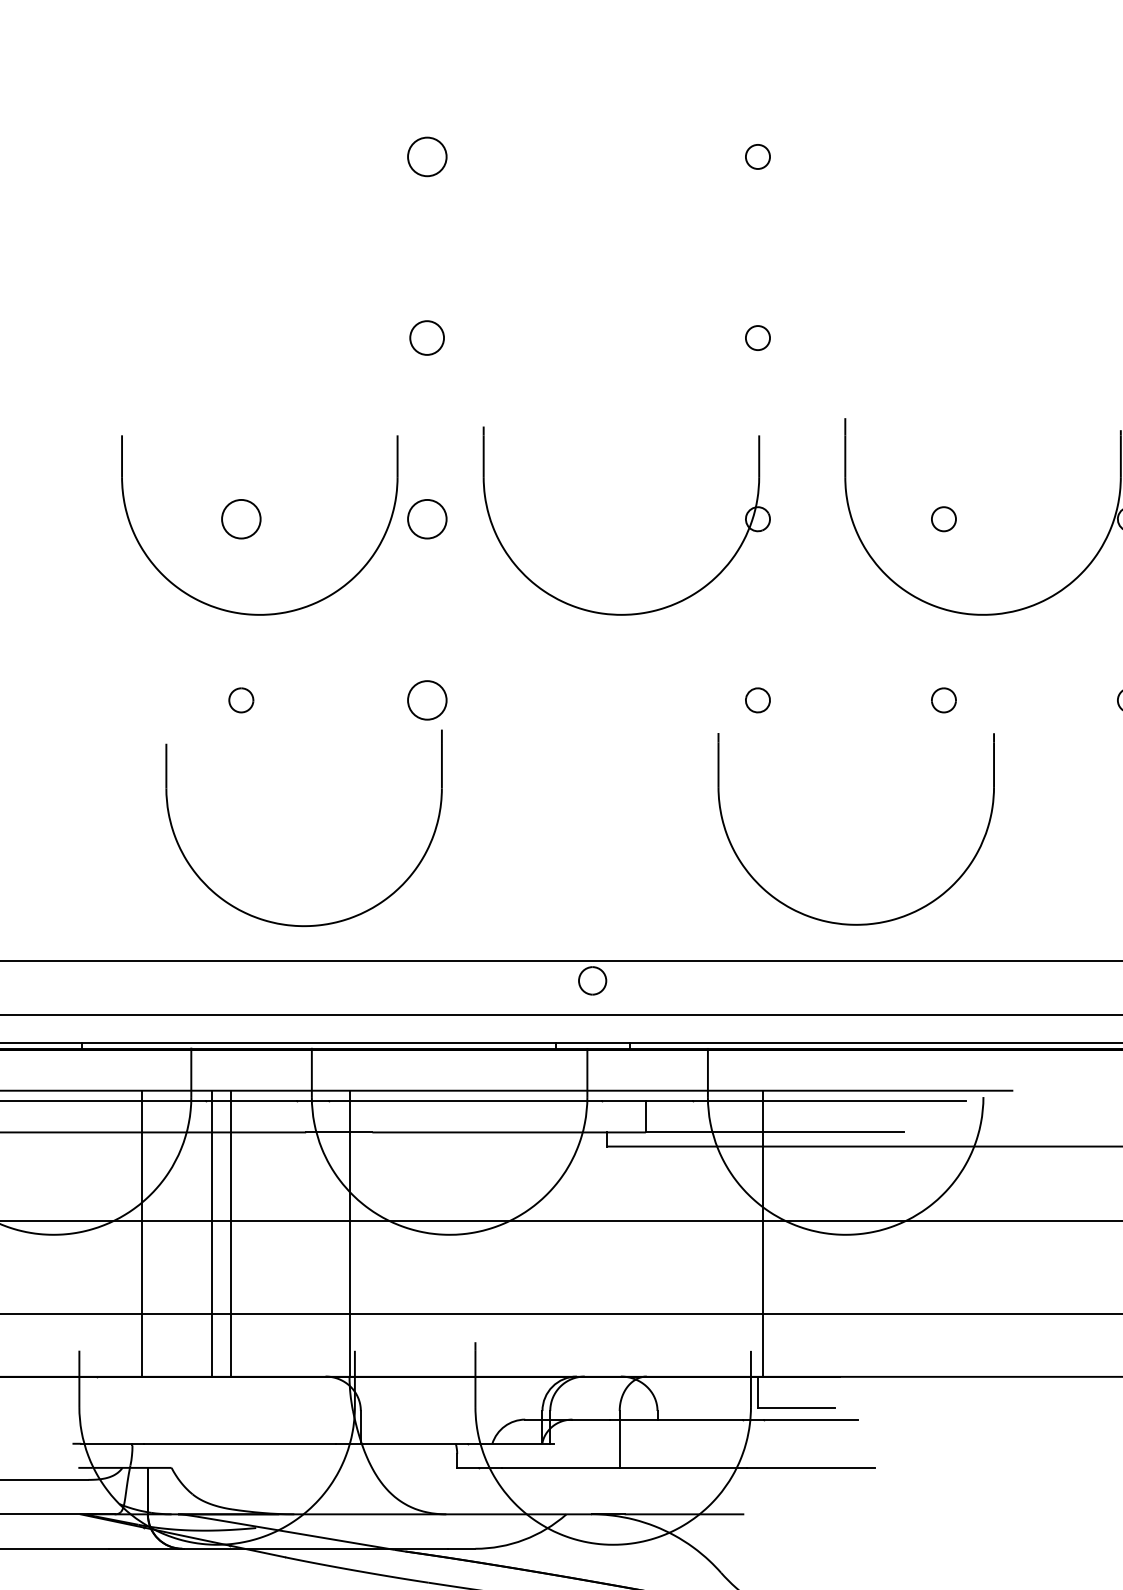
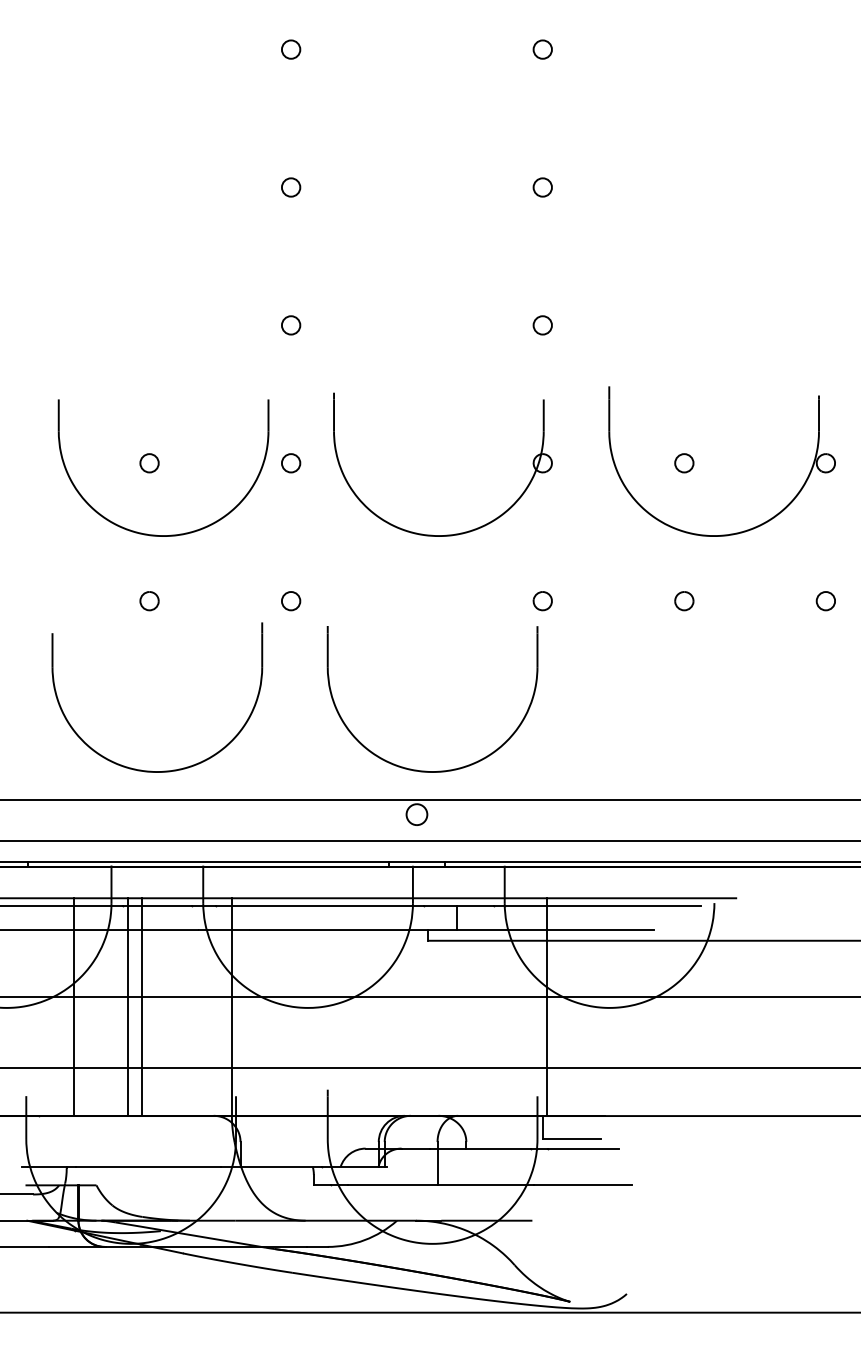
circle: (426, 156) -> (290, 187), size x0.62
circle: (427, 338) -> (291, 325), size x0.71
circle: (241, 519) -> (149, 463), size x0.62
circle: (426, 519) -> (290, 463), size x0.62
circle: (426, 700) -> (290, 601), size x0.62
part: (848, 922) -> (426, 770), moved
part: (296, 924) -> (151, 770), moved

